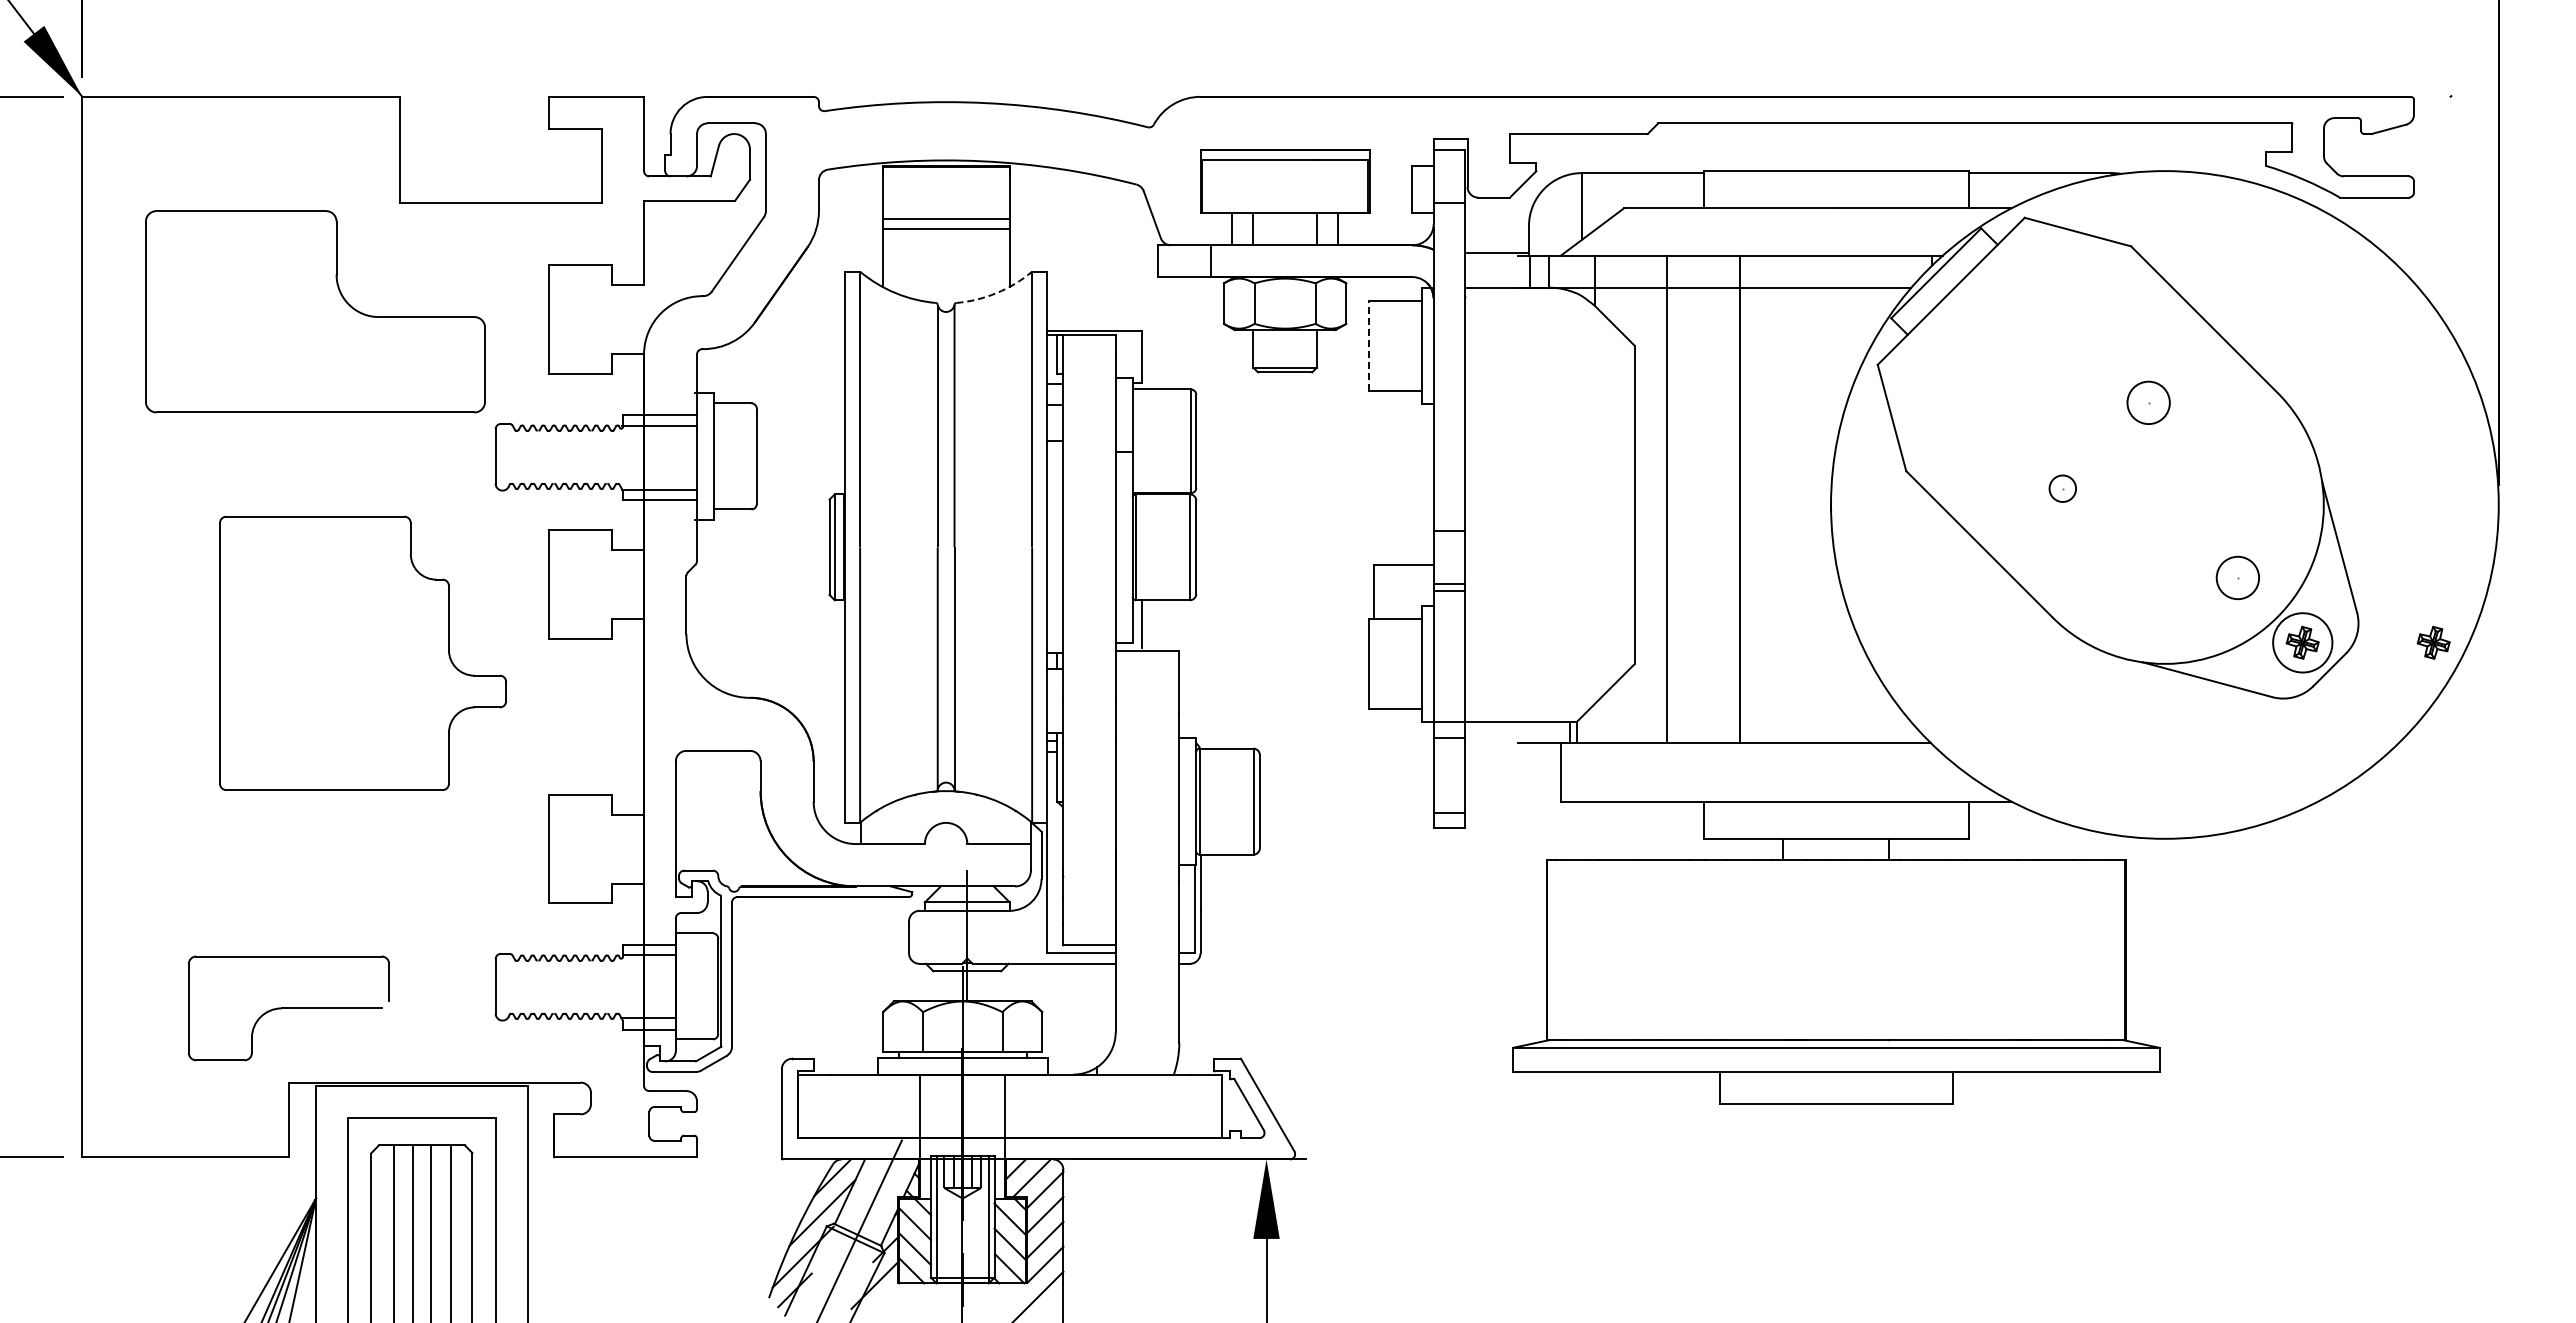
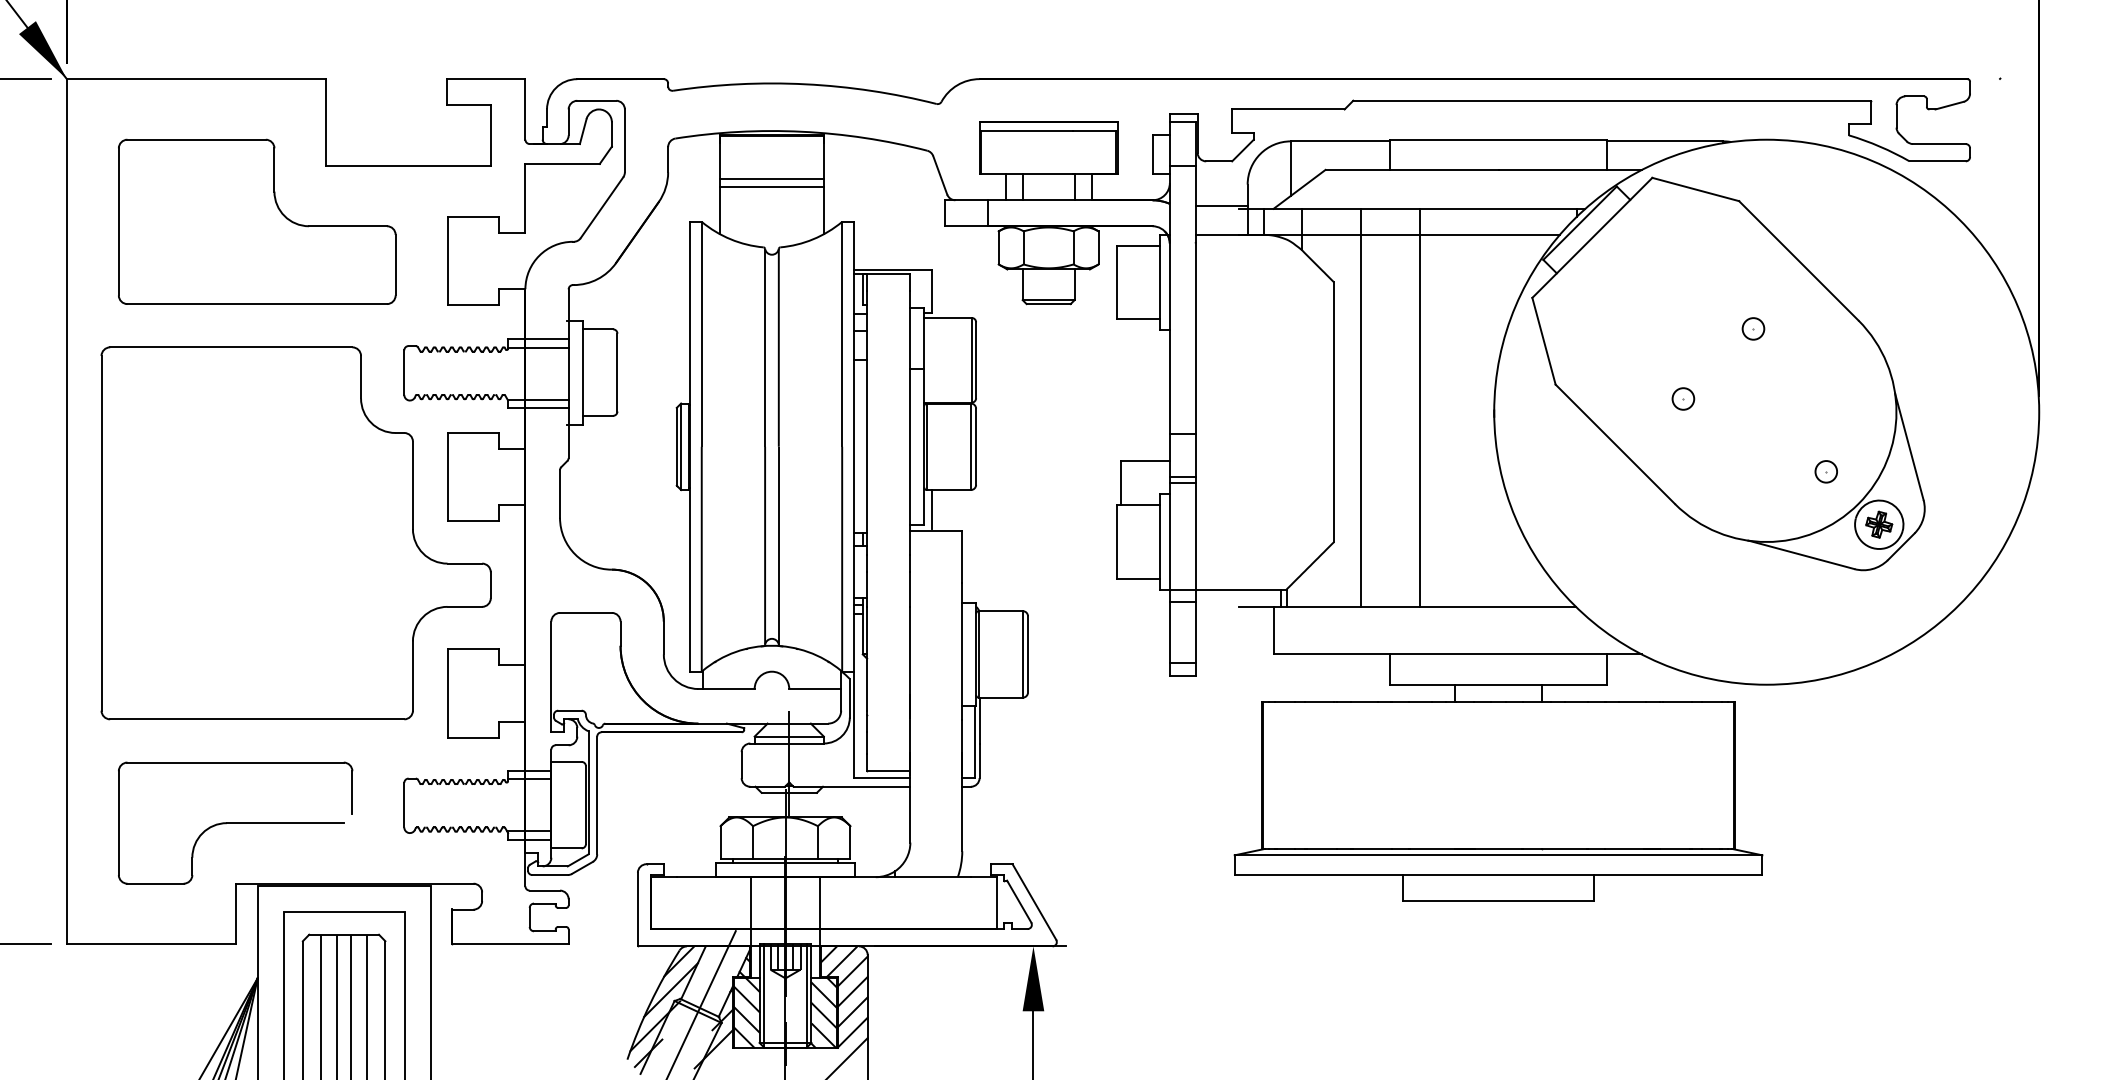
arc: (996, 293) -> (813, 239), dashed -> solid
part: (315, 311) -> (257, 221), moved
line: (1368, 345) -> (1116, 282), dashed -> solid
circle: (2148, 402) -> (1753, 328), size x0.62
circle: (2237, 577) -> (1825, 471), size x0.62
part: (2433, 642) -> (1985, 524), removed
part: (362, 653) -> (295, 533), size x1.67
part: (288, 1008) -> (235, 823), size x1.43

